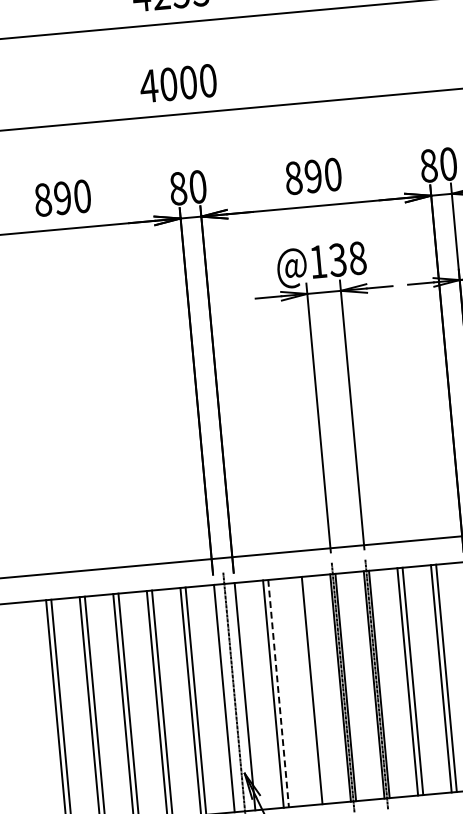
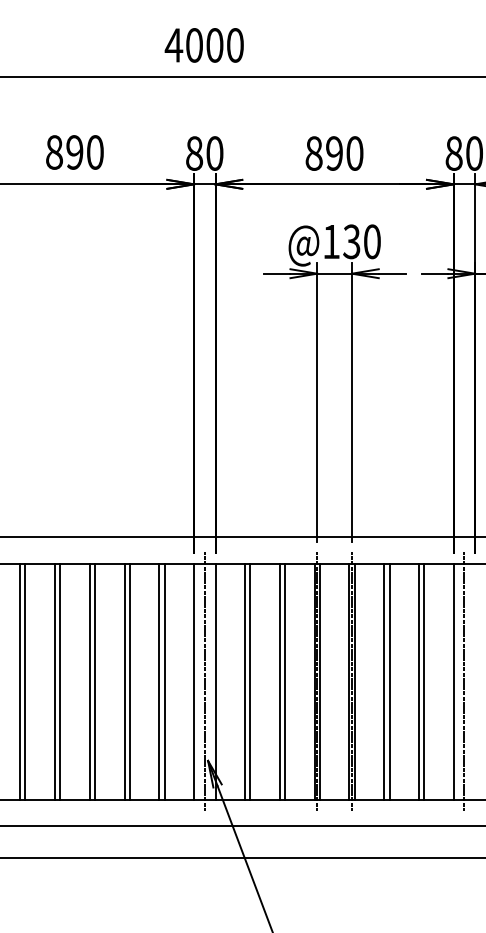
text: (357, 257) -> (372, 241), @138 -> @130
line: (306, 690) -> (279, 681), added
line: (278, 693) -> (250, 681), dashed -> solid

